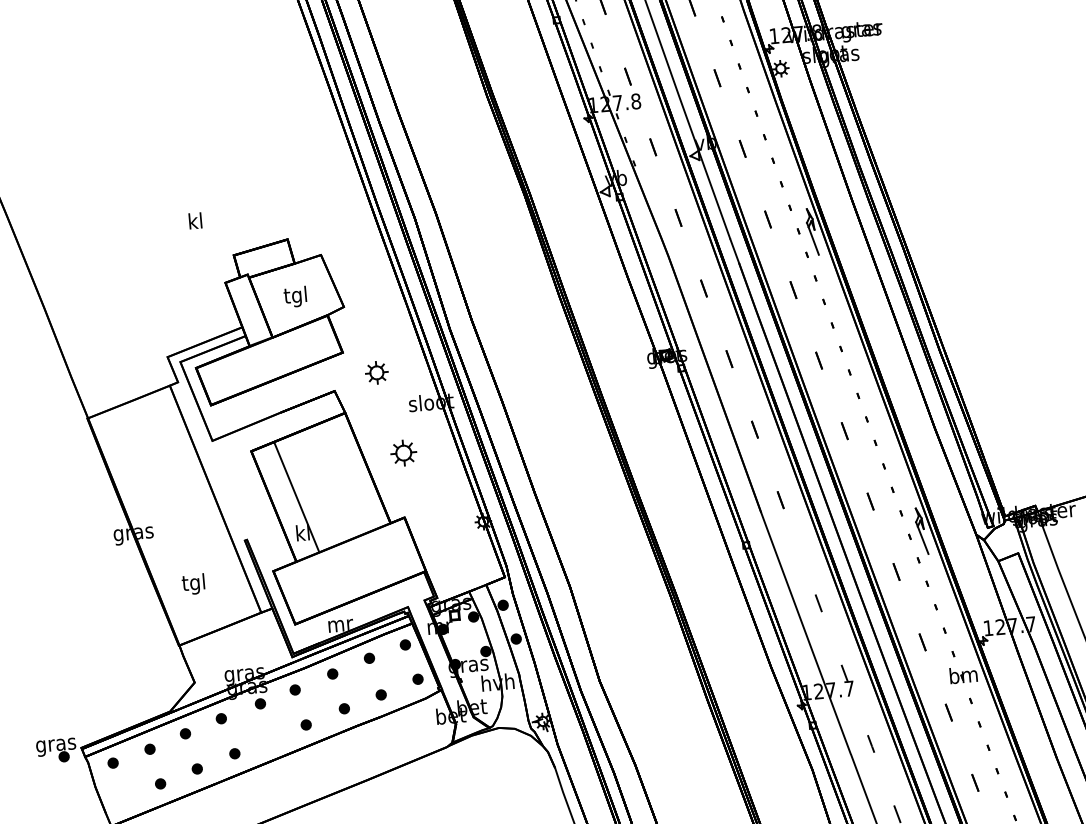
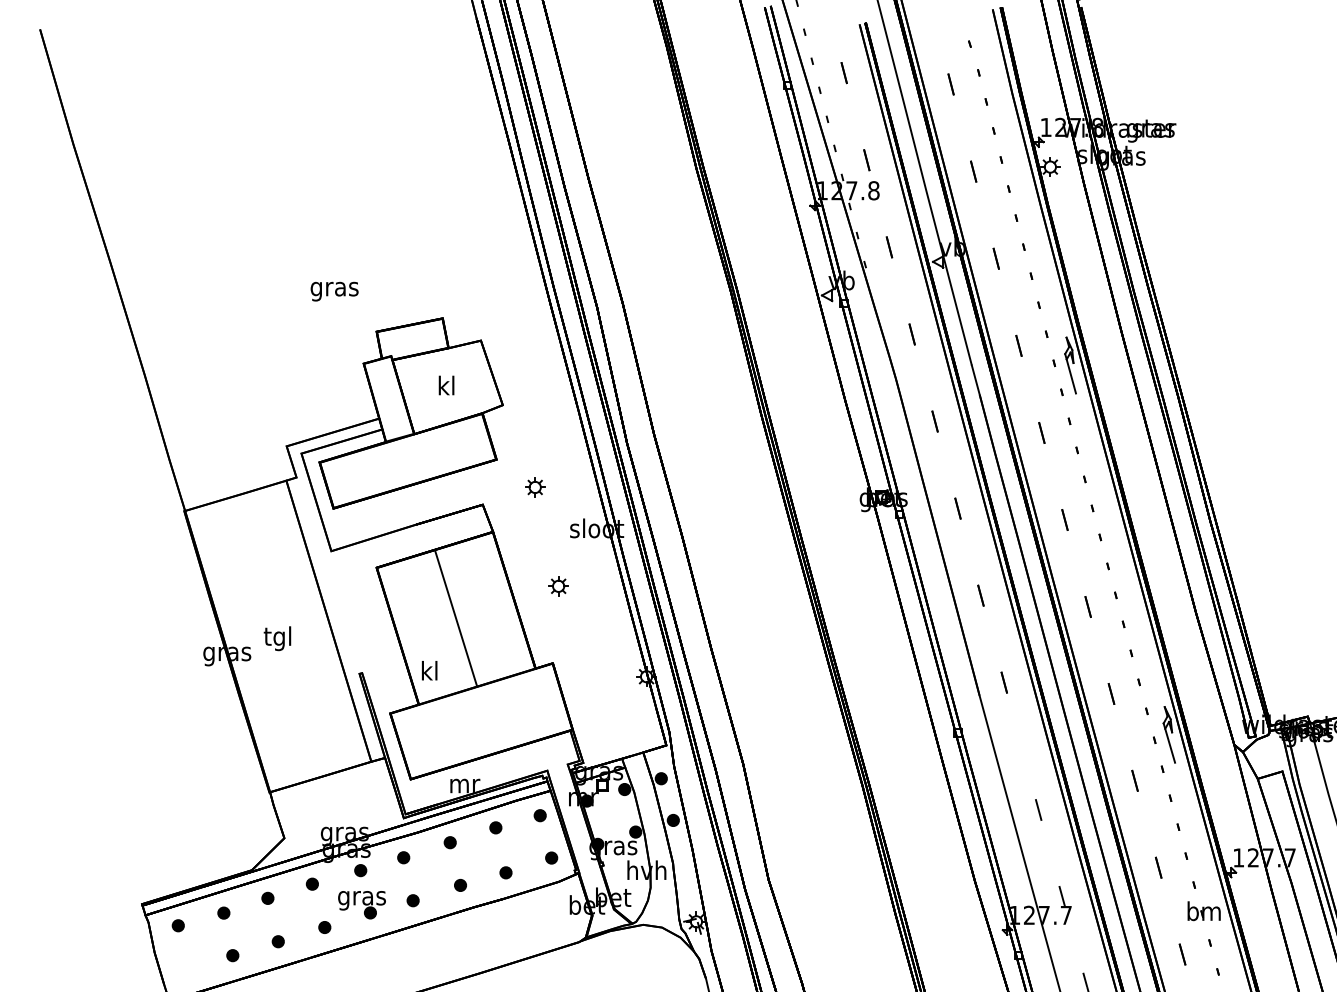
text: (195, 222) -> (334, 288), kl -> gras
text: (295, 296) -> (445, 387), tgl -> kl
part: (377, 372) -> (535, 487), size x0.71
part: (403, 453) -> (558, 586), size x0.62
line: (297, 497) -> (456, 618), moved
text: (193, 584) -> (277, 638), moved
part: (56, 751) -> (361, 905), moved

